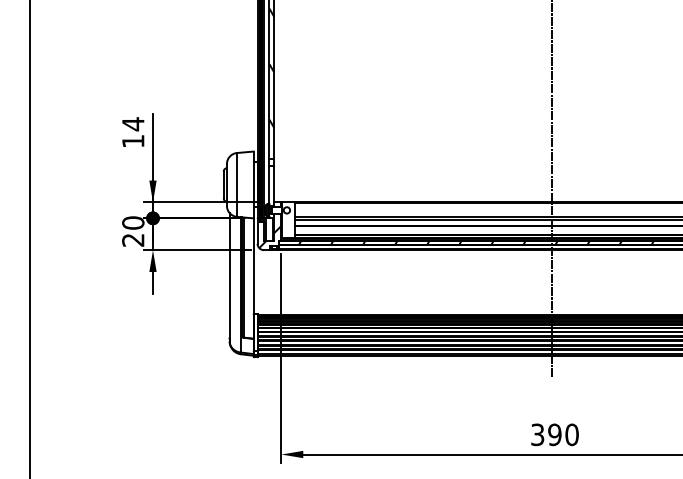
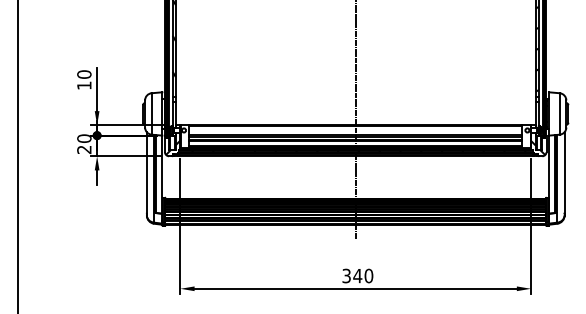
text: (133, 124) -> (84, 74), 14 -> 10
text: (554, 434) -> (357, 275), 390 -> 340

